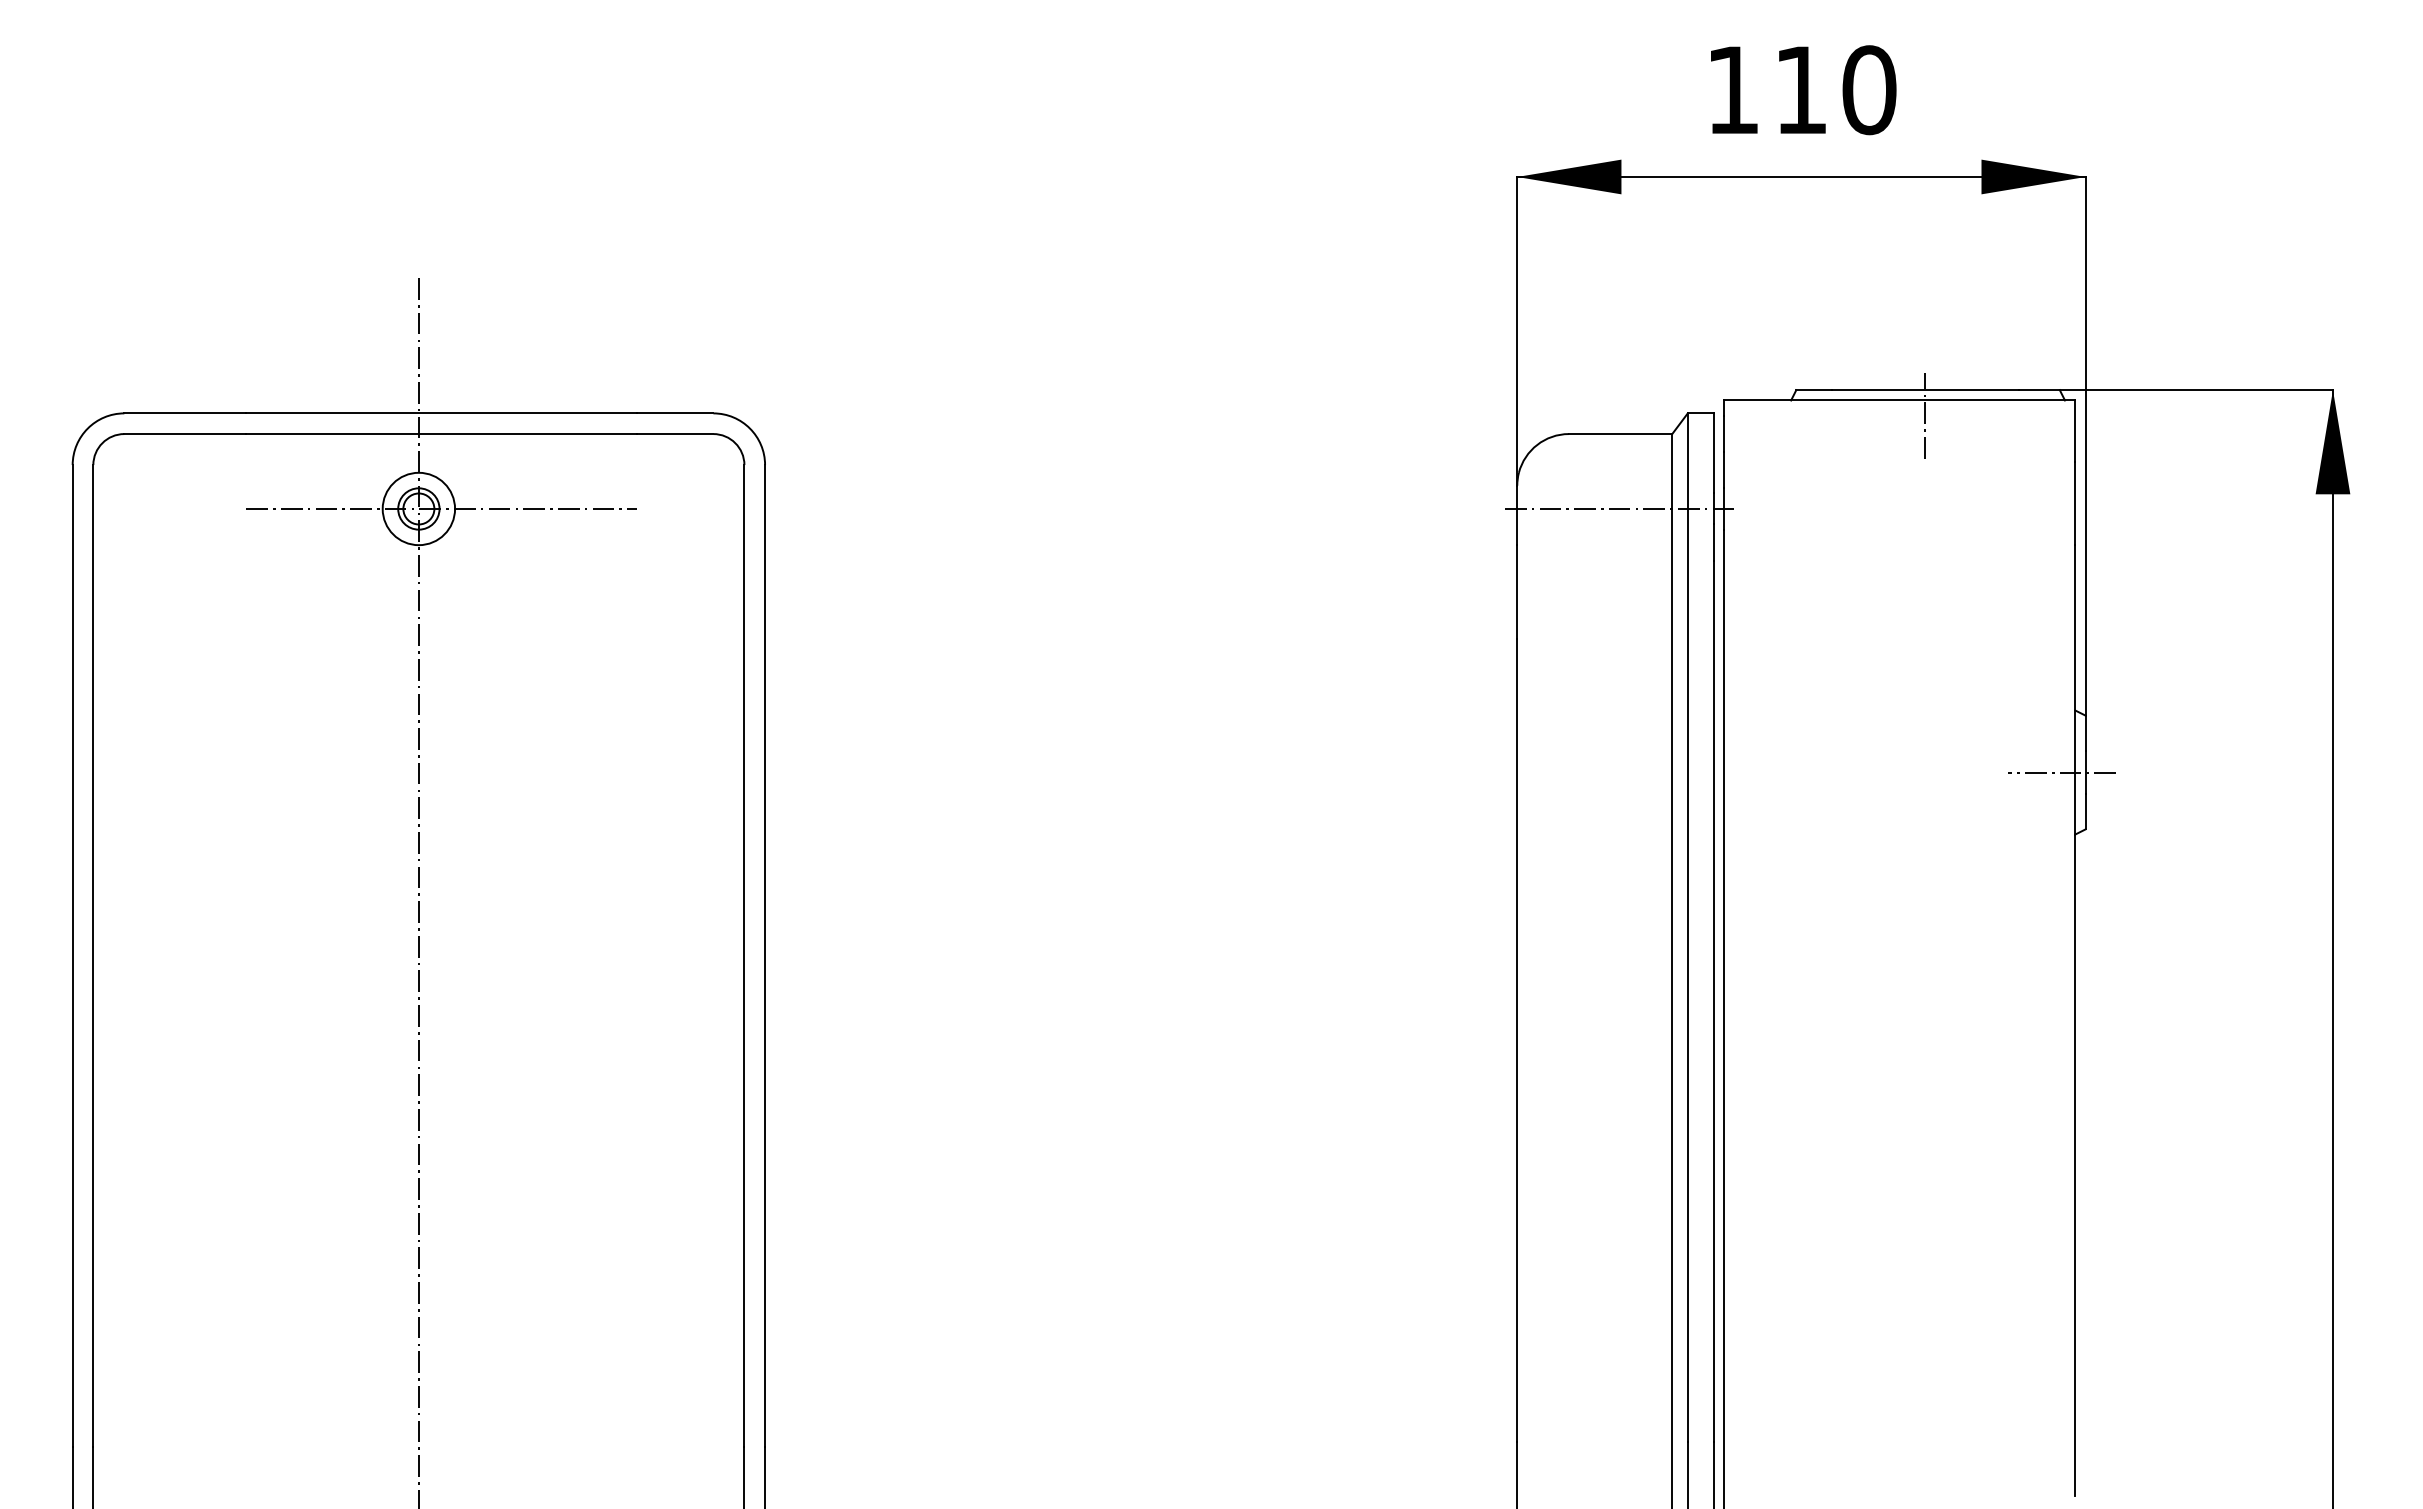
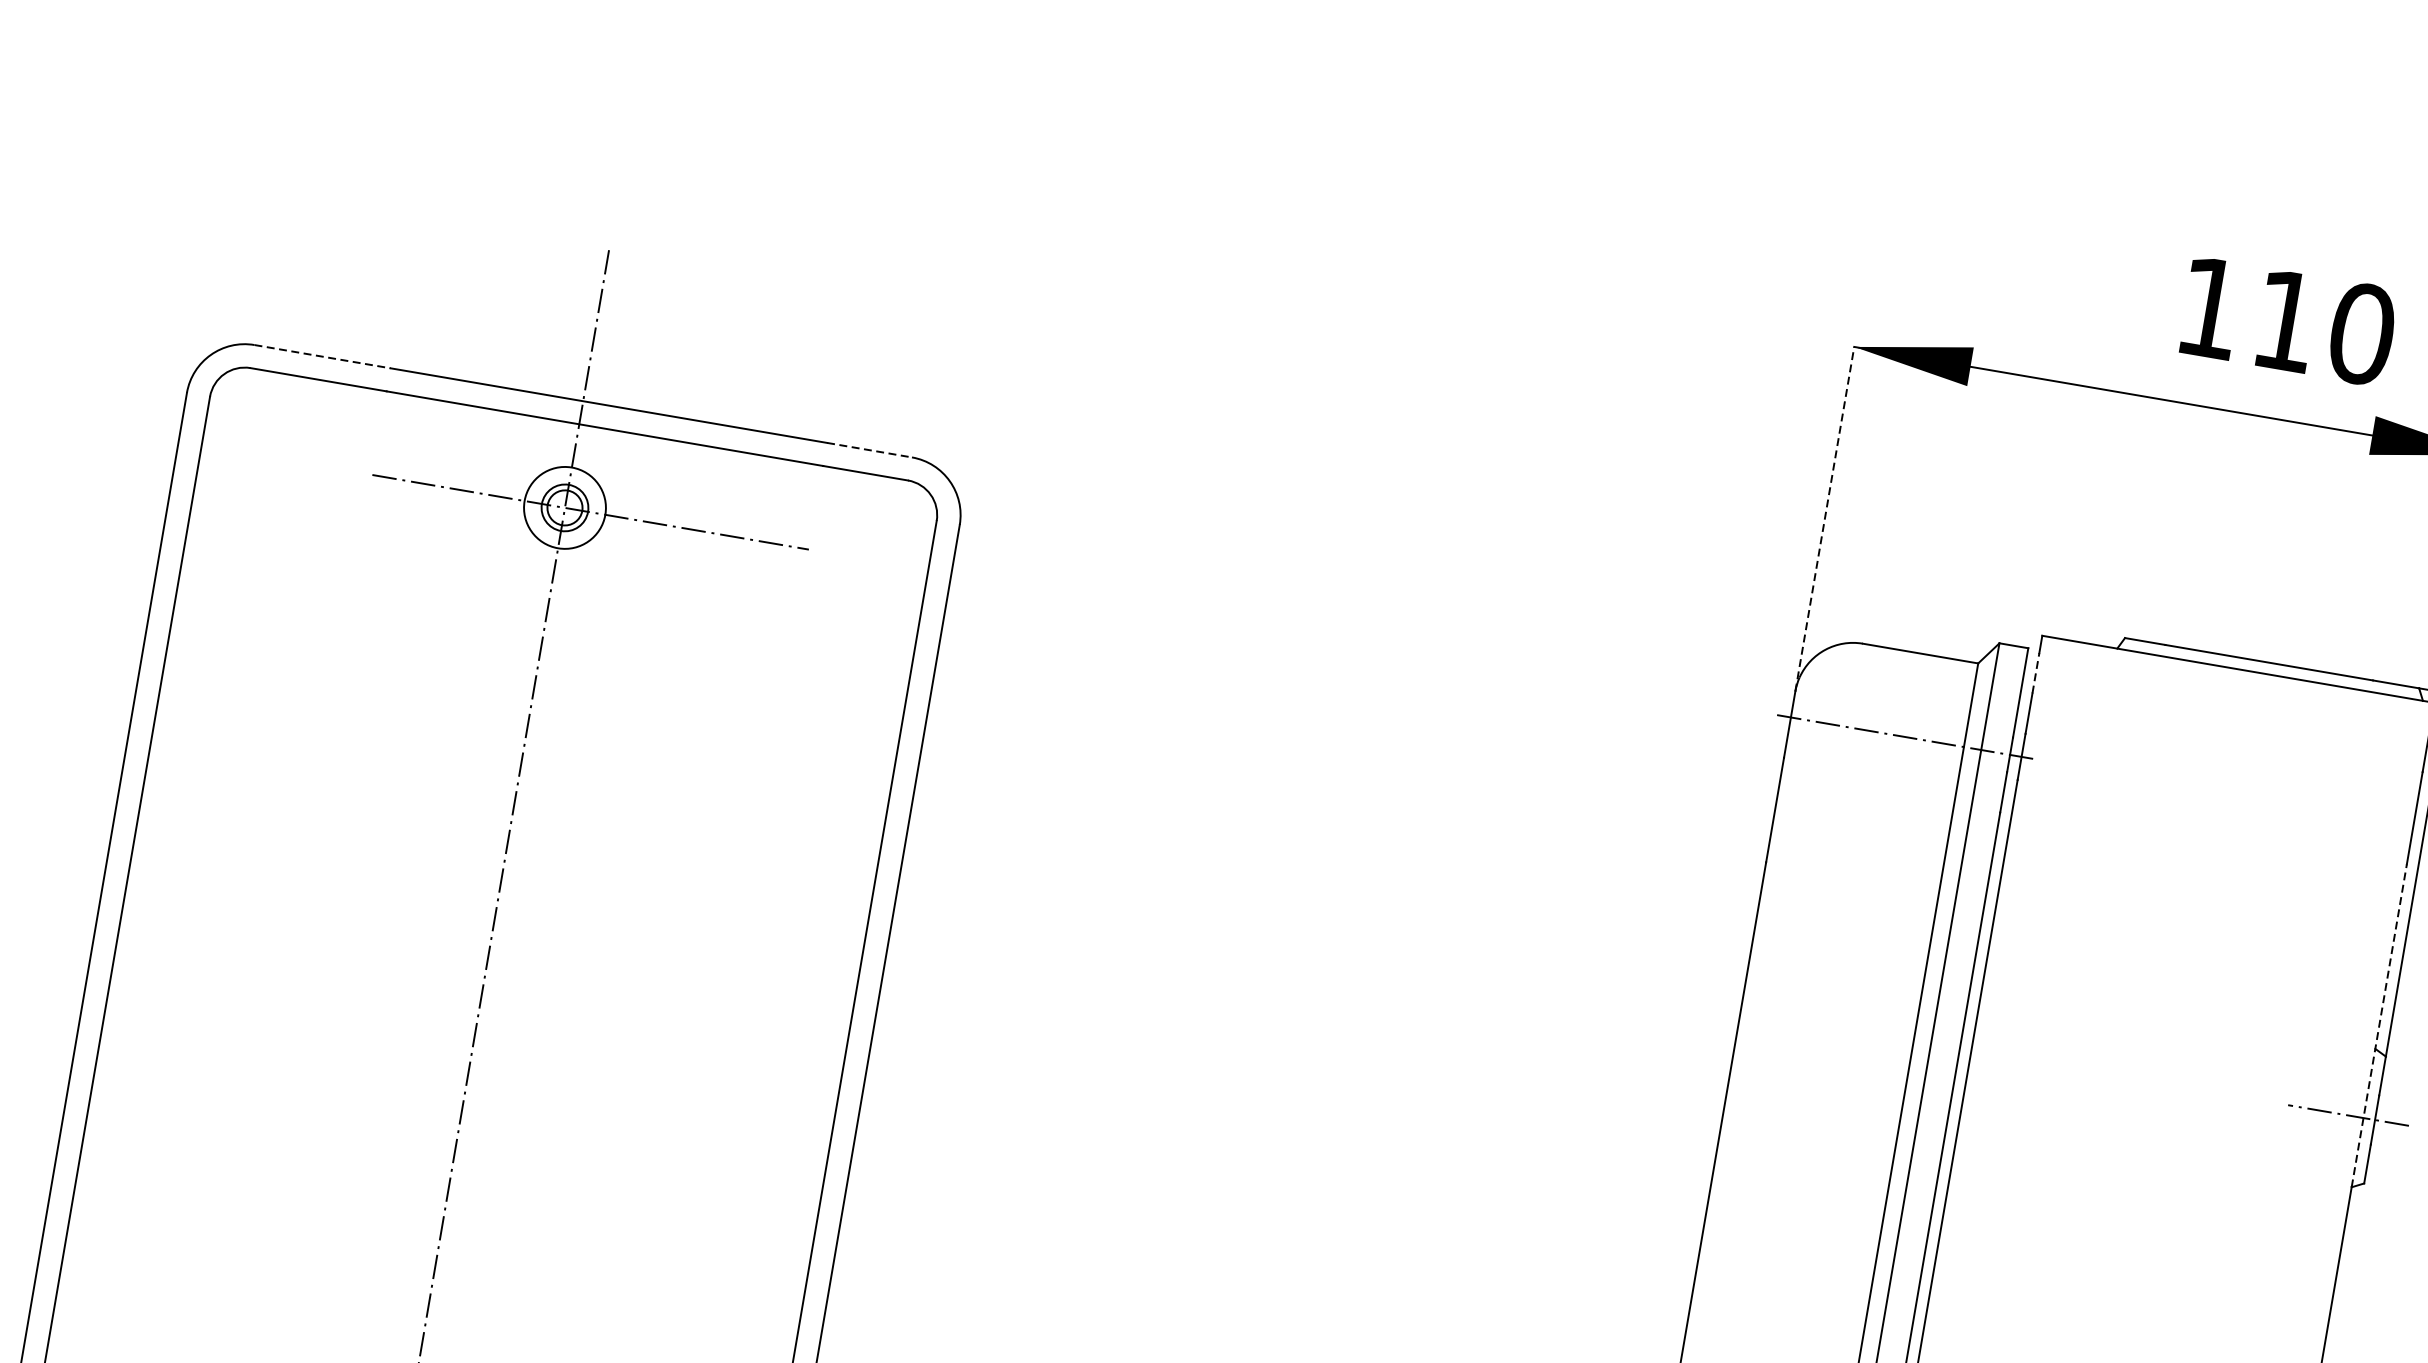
text: (1803, 90) -> (2288, 321), moved
line: (1517, 330) -> (1825, 518), solid -> dashed
line: (185, 413) -> (322, 356), solid -> dashed
line: (675, 413) -> (869, 450), solid -> dashed
line: (1924, 415) -> (2263, 690), removed
line: (1723, 433) -> (2035, 672), solid -> dashed
line: (2075, 689) -> (2379, 1025), solid -> dashed

